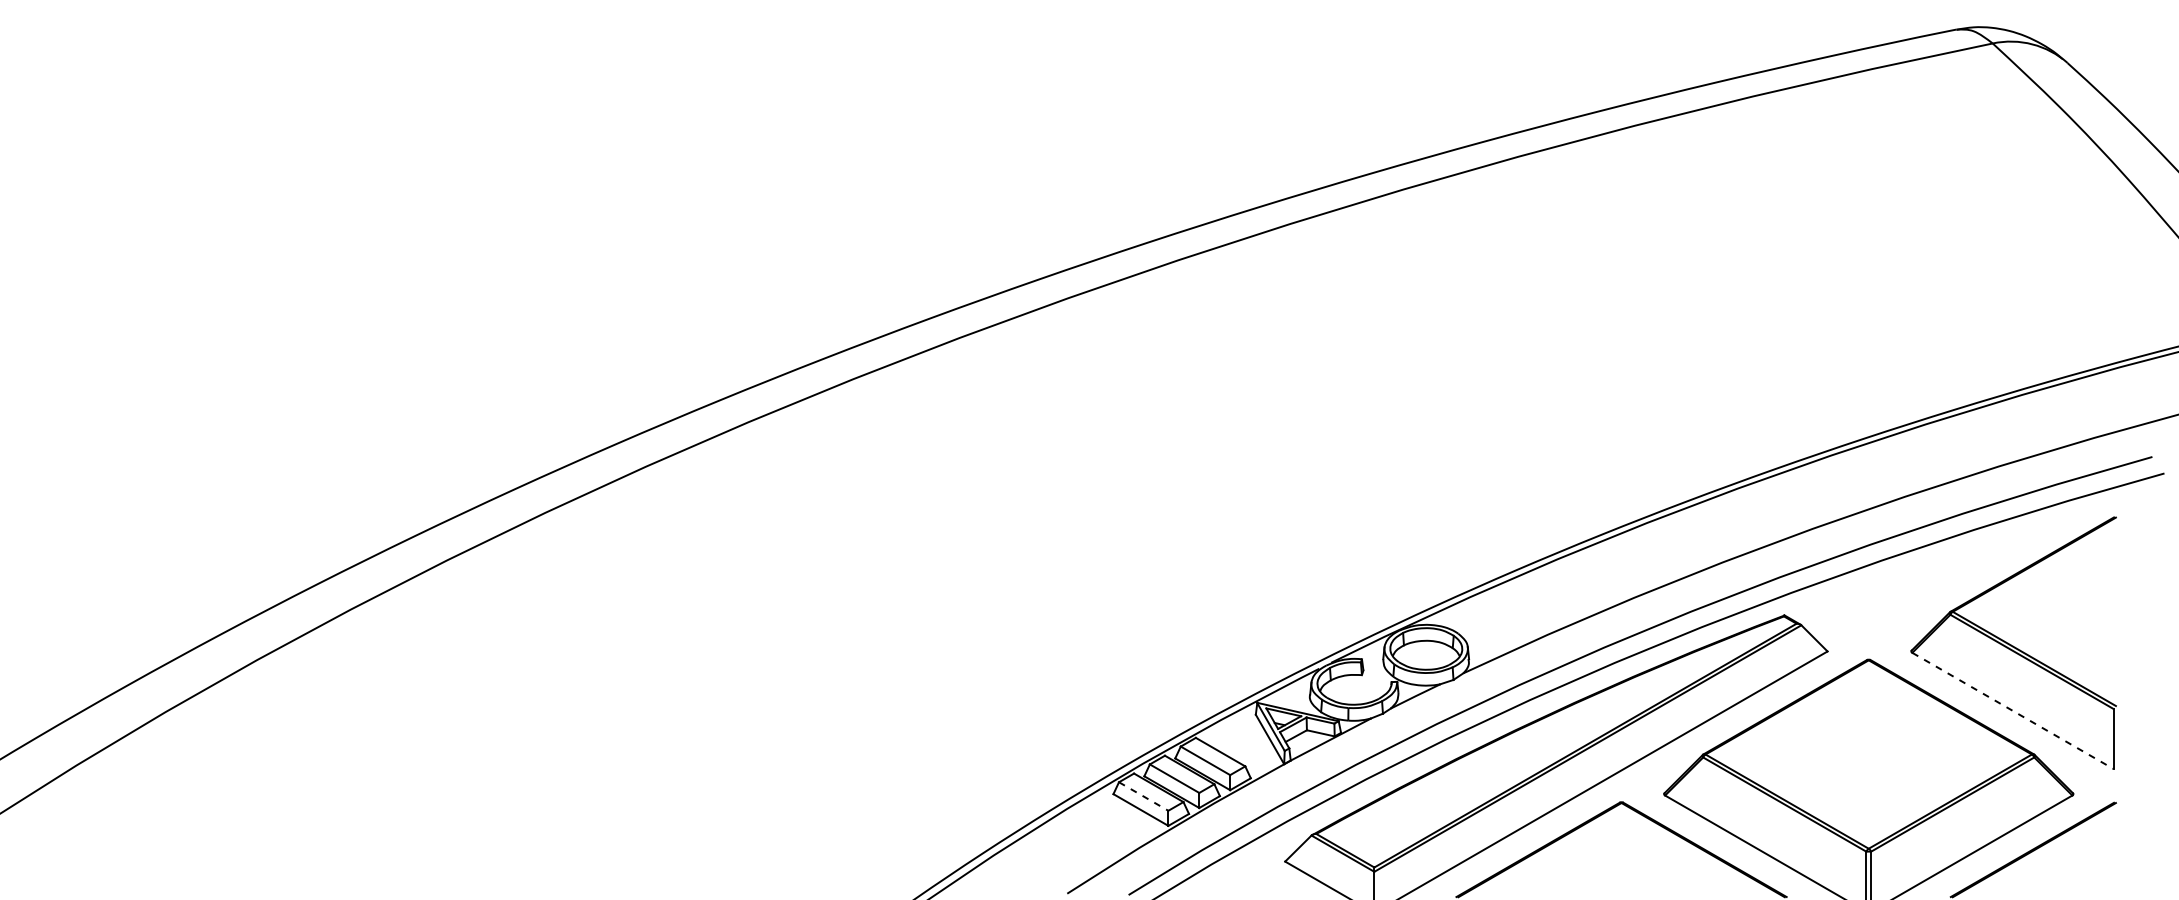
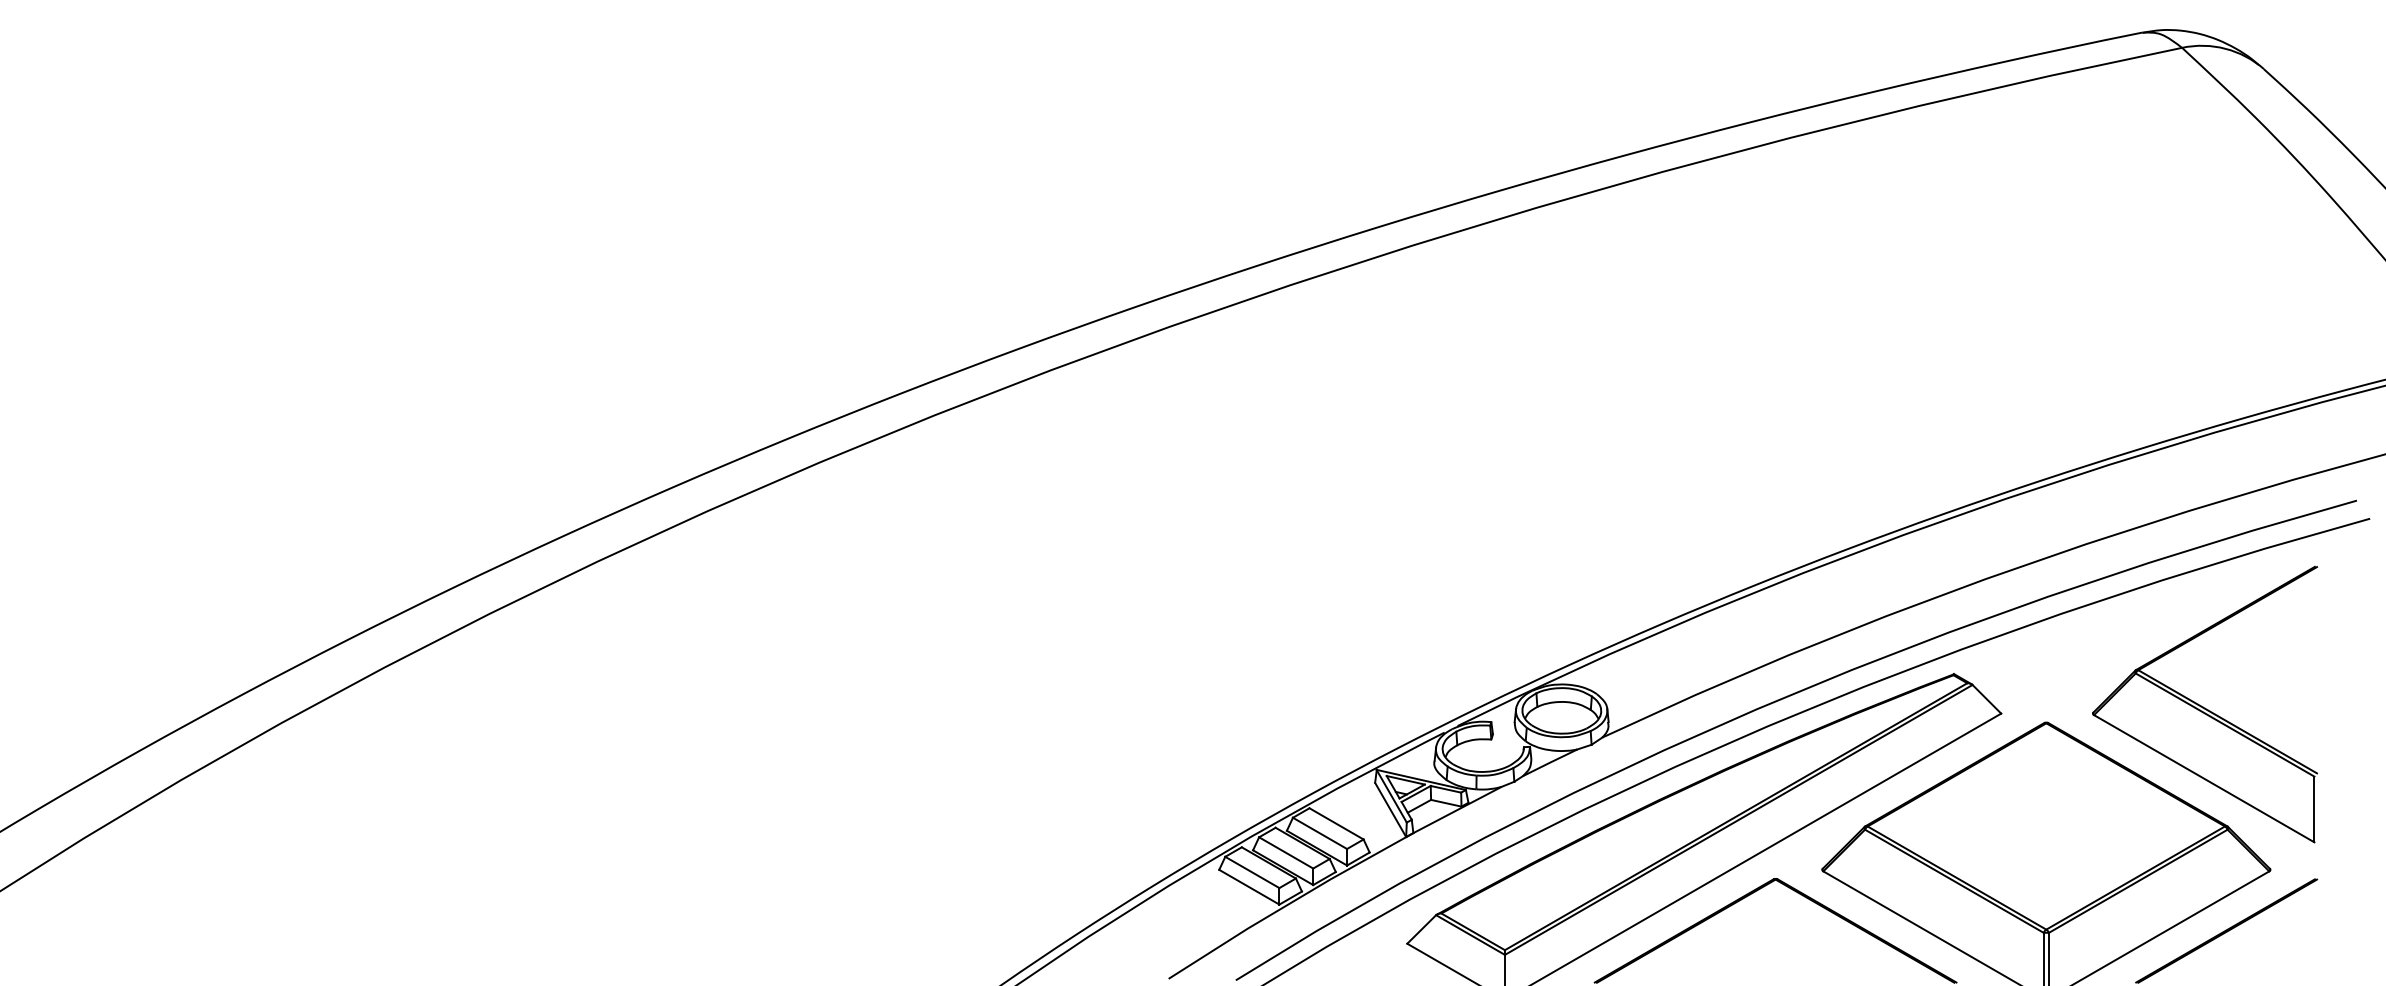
line: (2013, 710) -> (2204, 778), dashed -> solid
line: (1143, 796) -> (1252, 872), dashed -> solid

